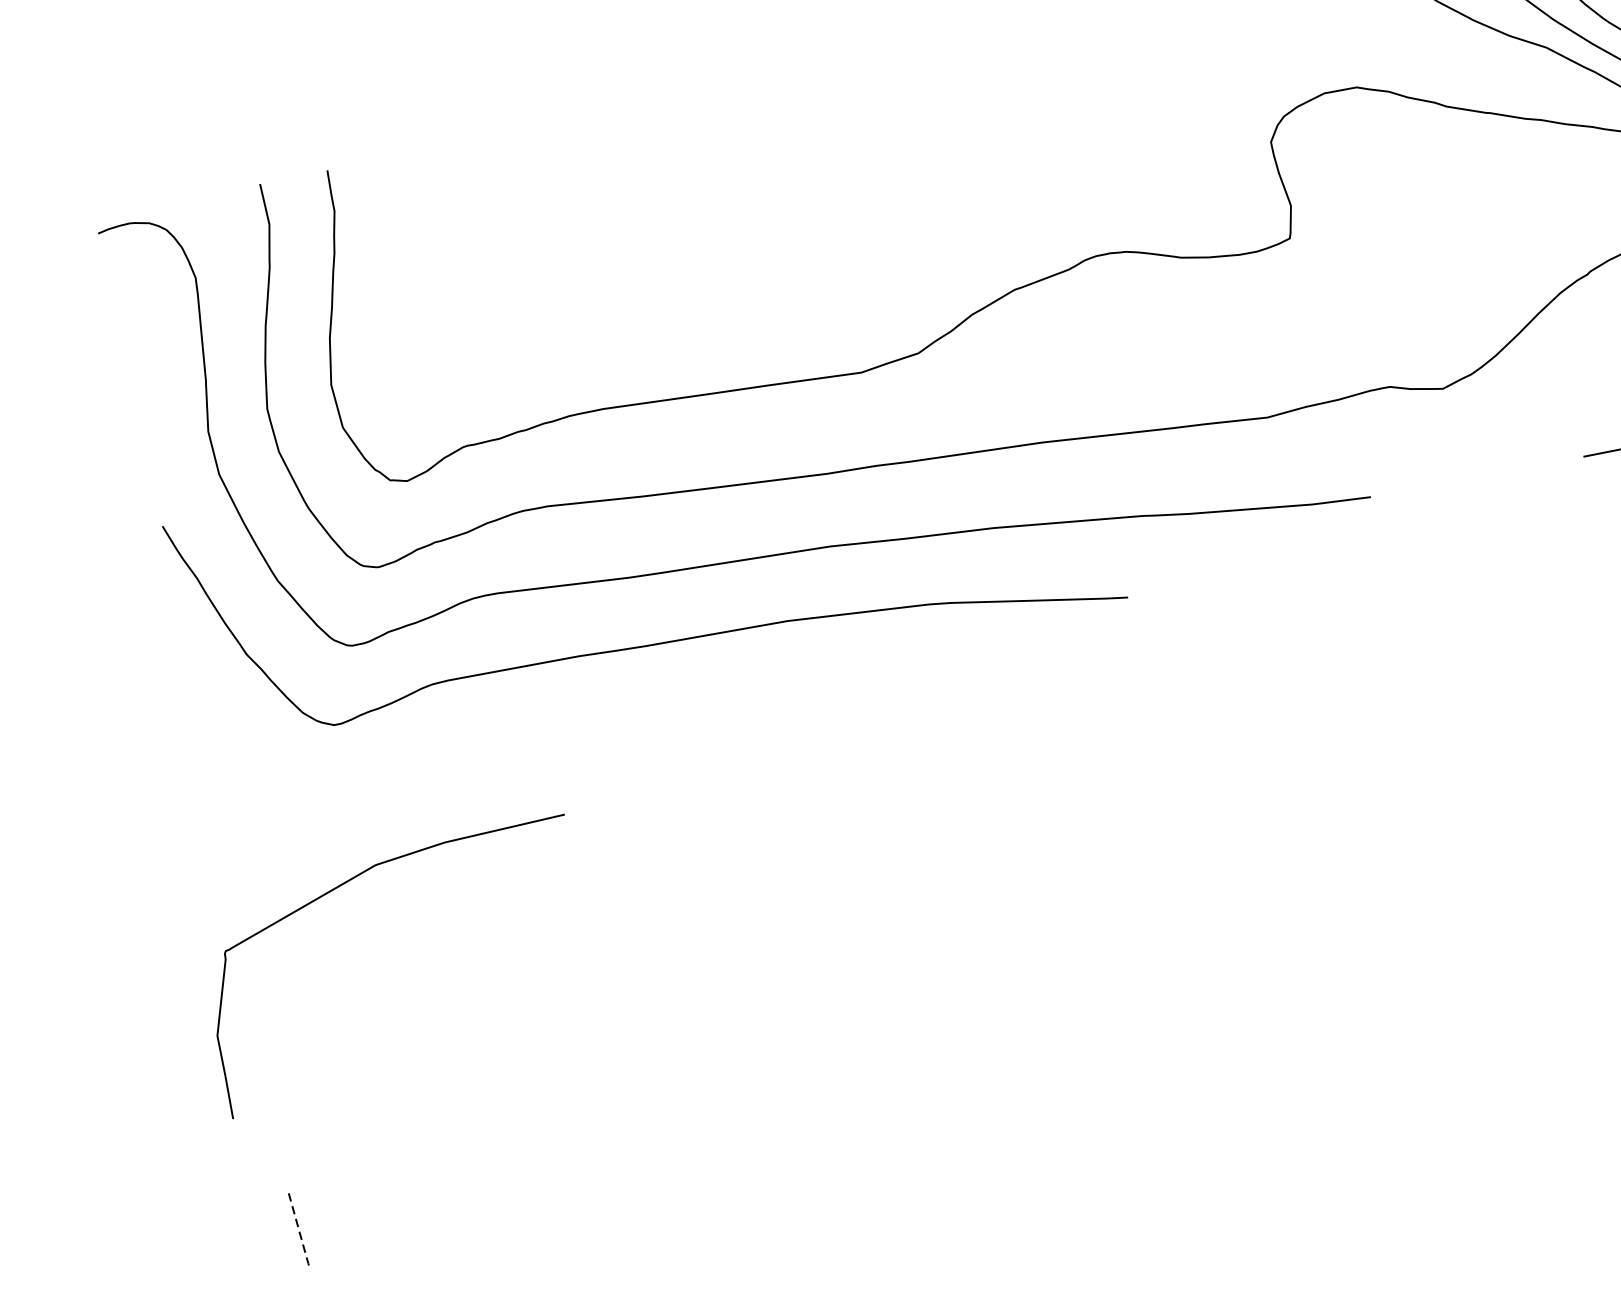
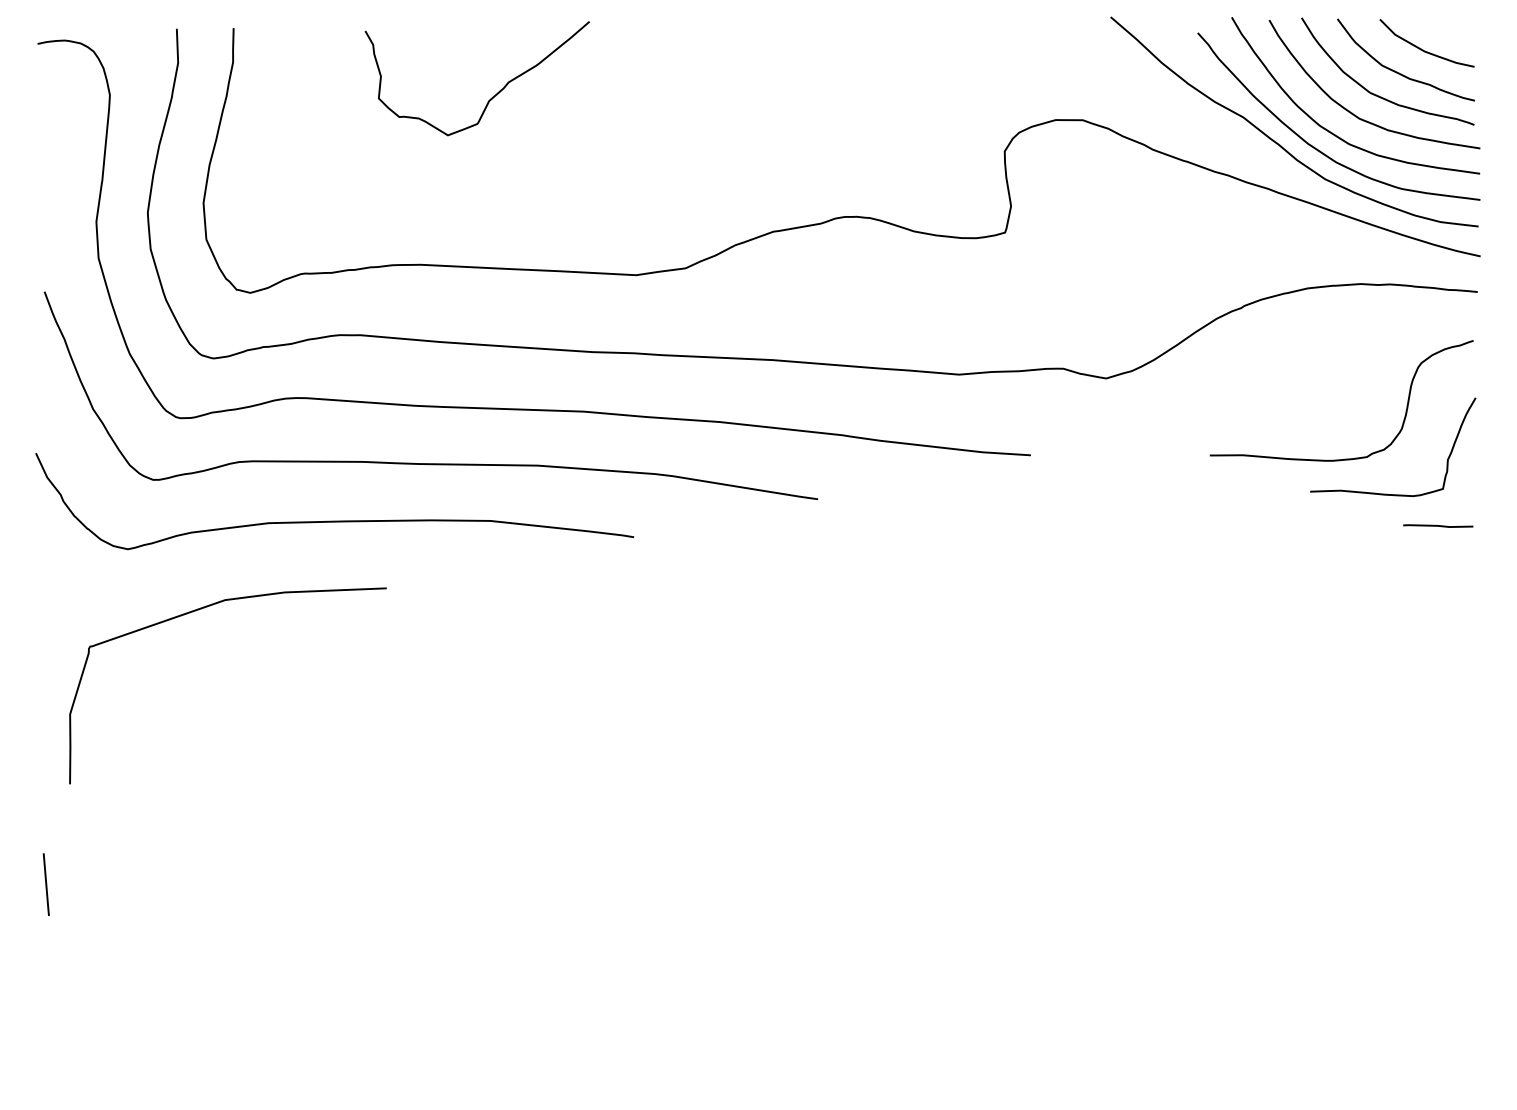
curve: (650, 192) -> (492, 96), added
curve: (558, 732) -> (334, 520), added
curve: (349, 881) -> (201, 609), moved
line: (299, 1232) -> (46, 886), dashed -> solid

